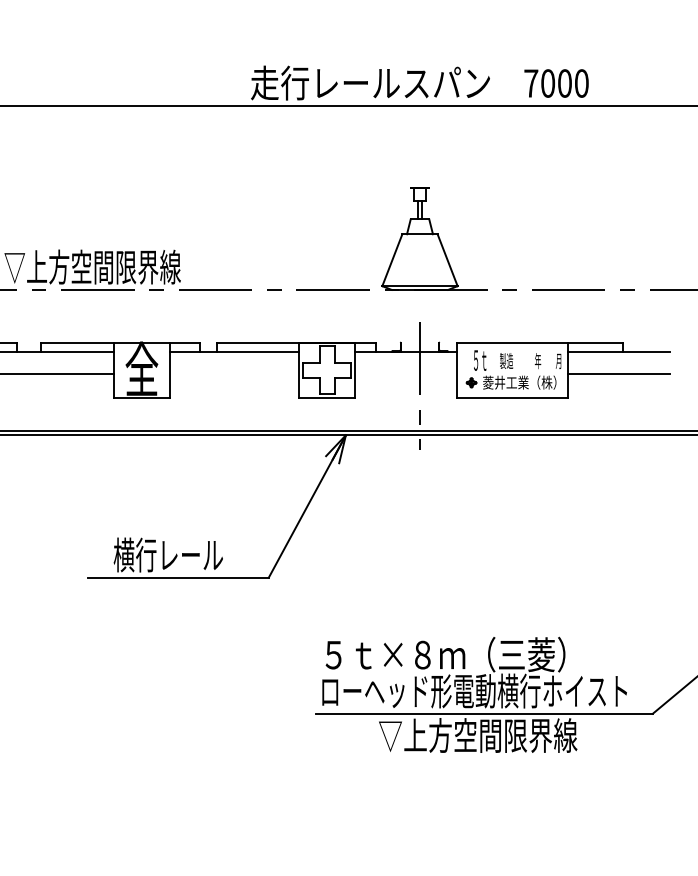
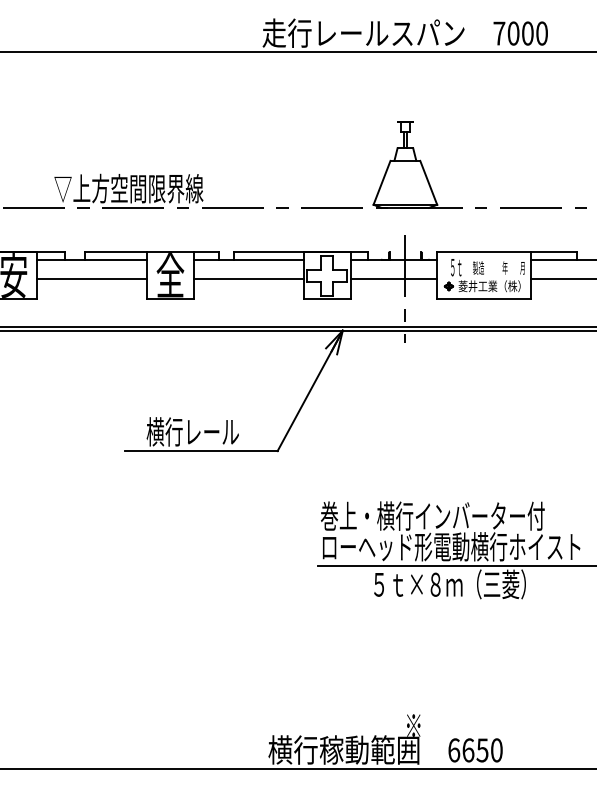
line: (234, 374) -> (248, 279), added
line: (405, 374) -> (393, 279), added
text: (452, 655) -> (432, 516), ５ｔ×８ｍ（三菱） -> 巻上・横行インバーター付
text: (478, 735) -> (454, 584), ▽上方空間限界線 -> ５ｔ×８ｍ（三菱）

